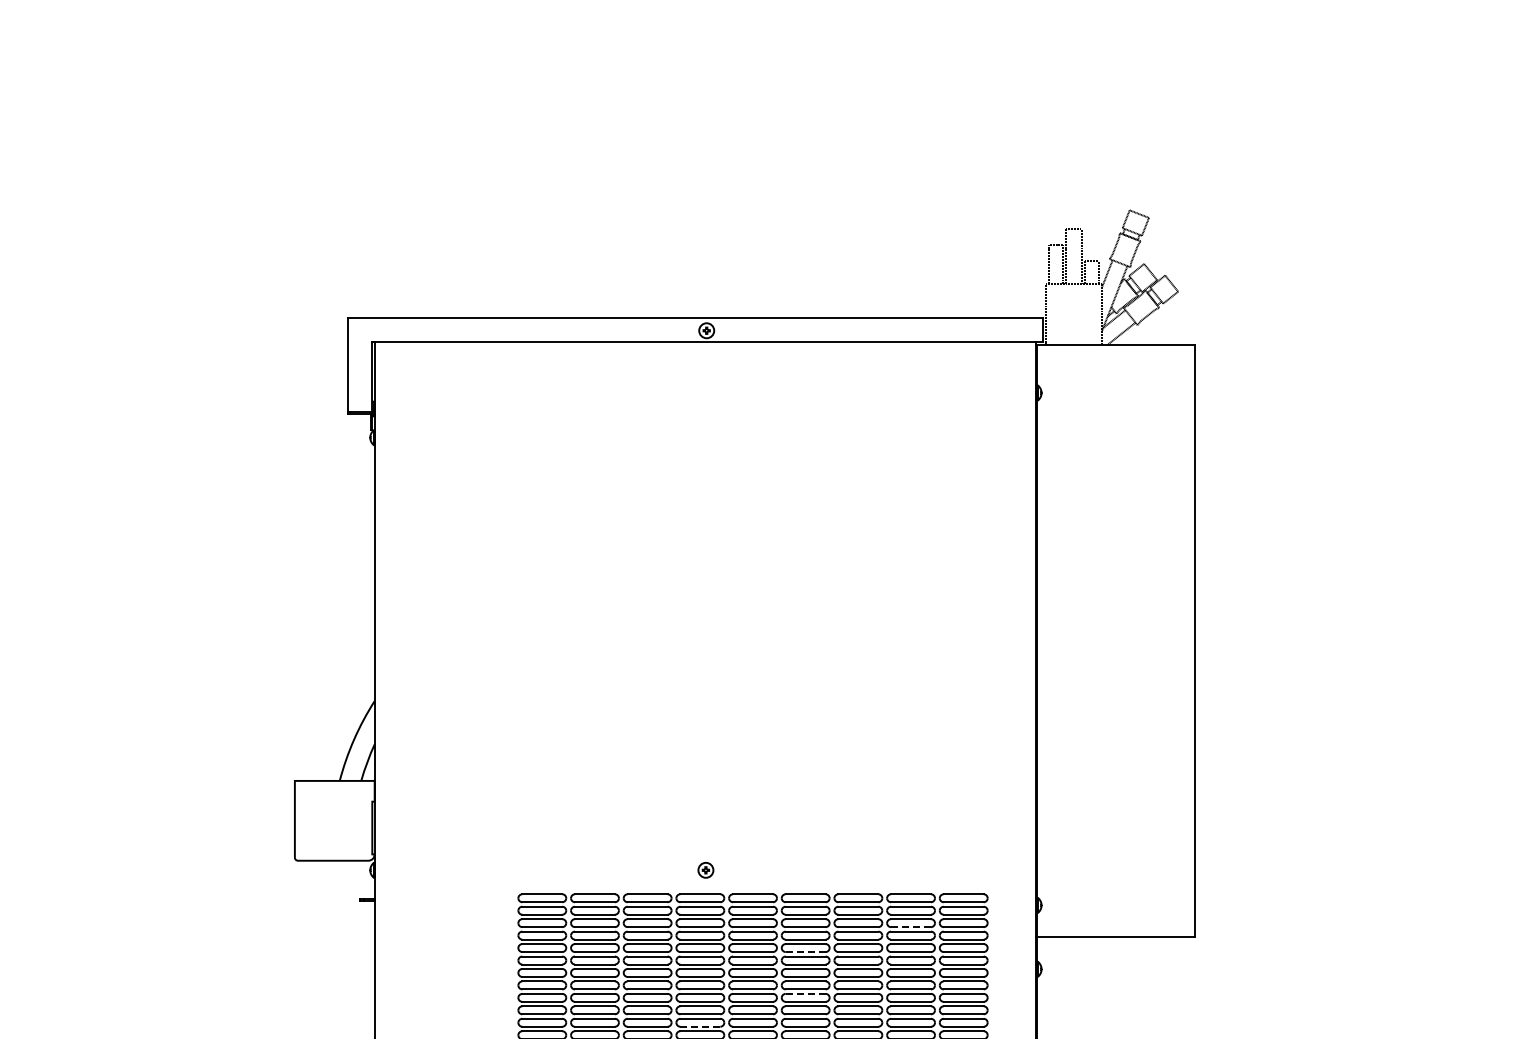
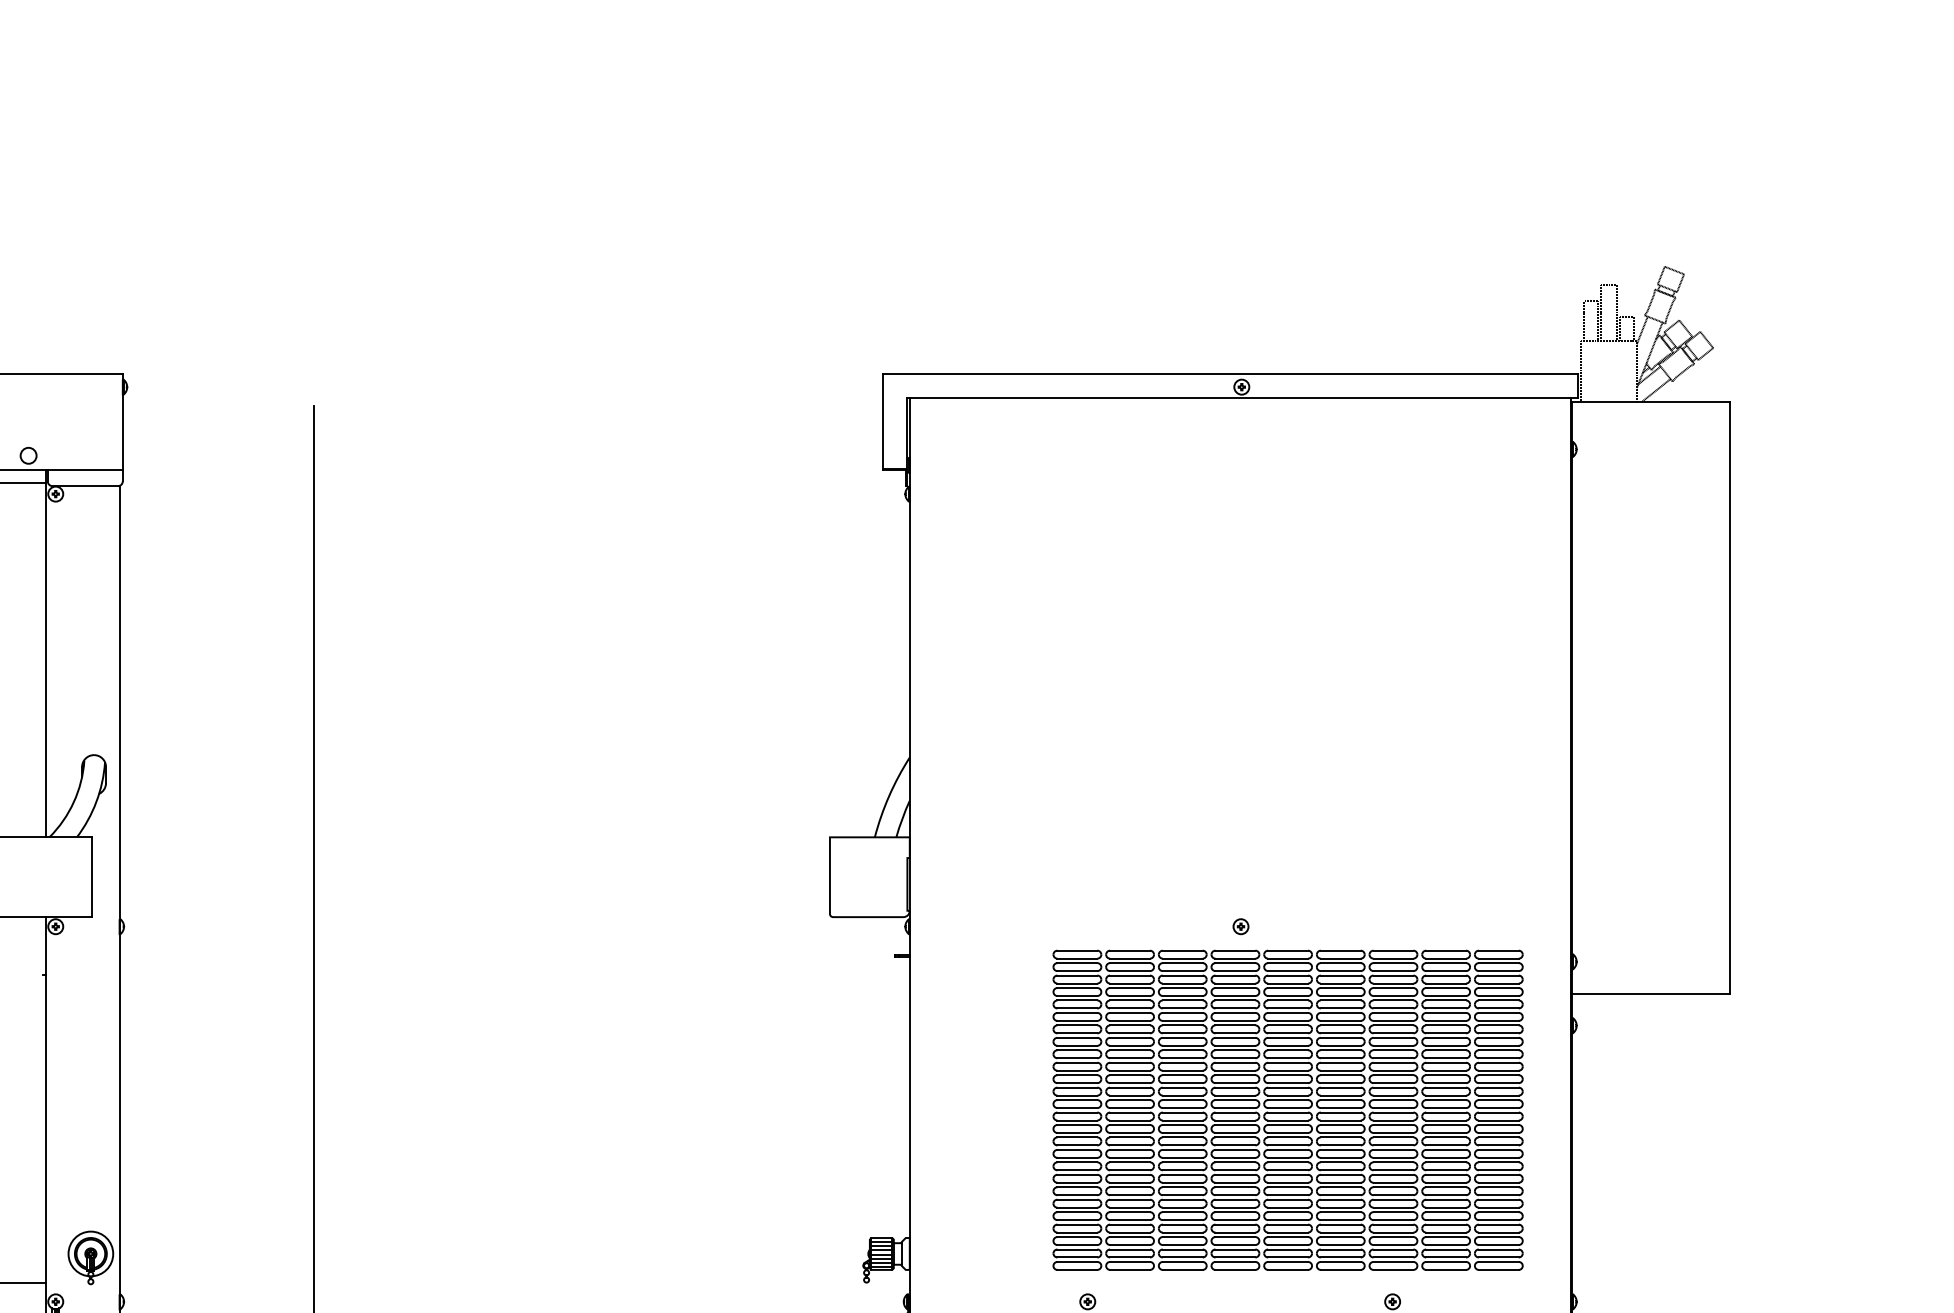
line: (911, 927) -> (1446, 983), dashed -> solid
line: (805, 952) -> (1340, 1008), dashed -> solid
line: (805, 994) -> (1340, 1050), dashed -> solid
line: (700, 1027) -> (1235, 1083), dashed -> solid

